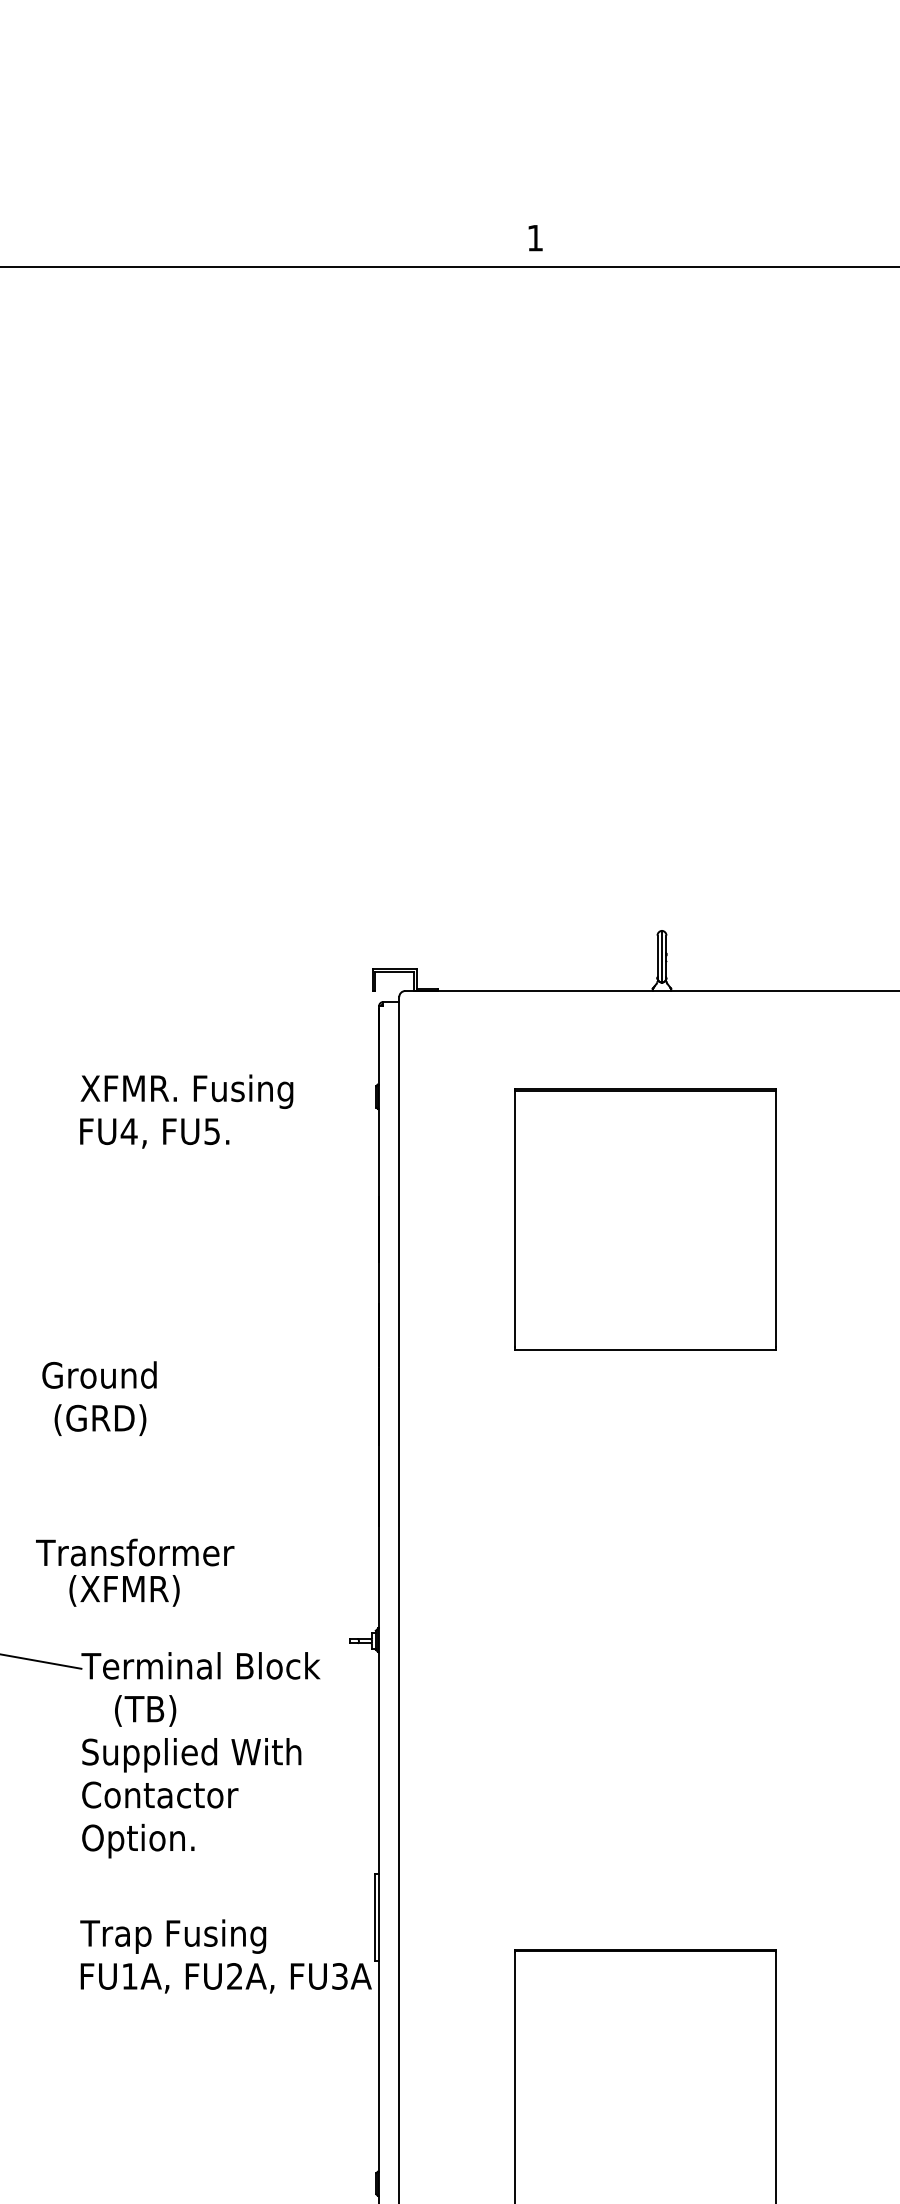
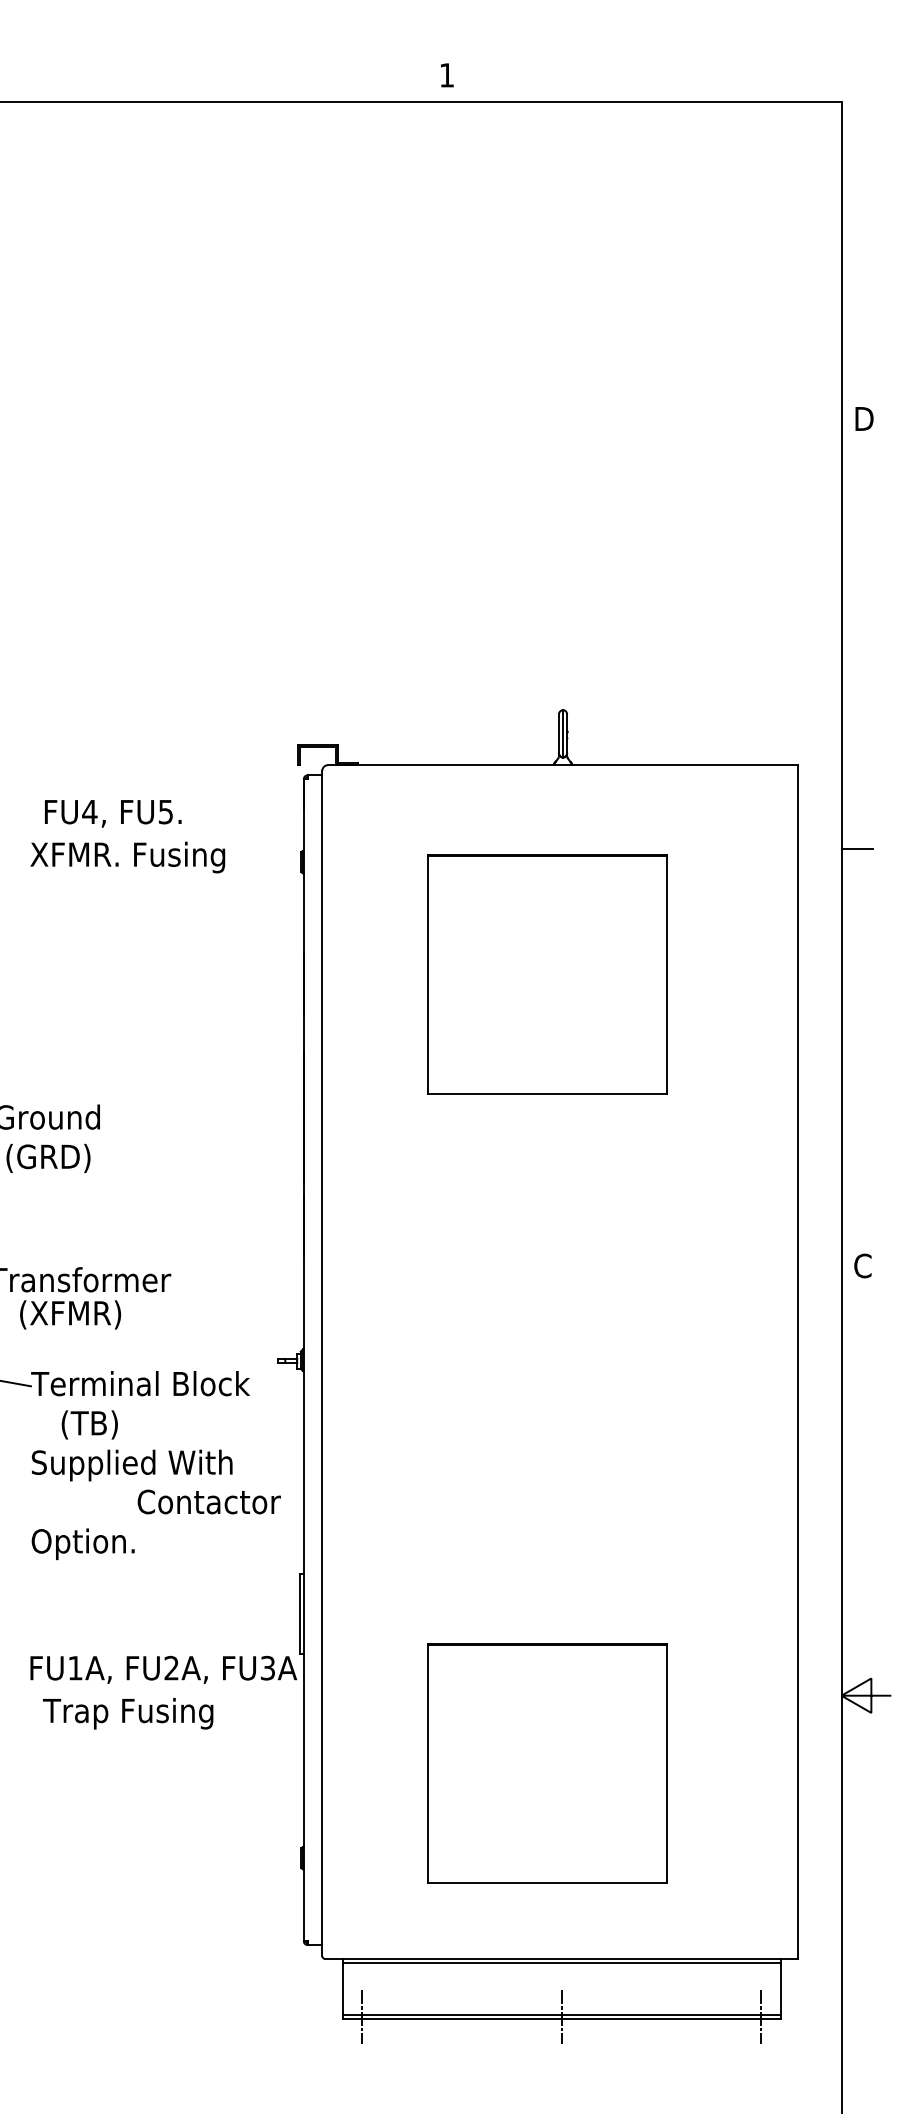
text: (155, 1133) -> (113, 813), moved
text: (159, 1794) -> (208, 1501), moved
text: (173, 1936) -> (128, 1713), moved

